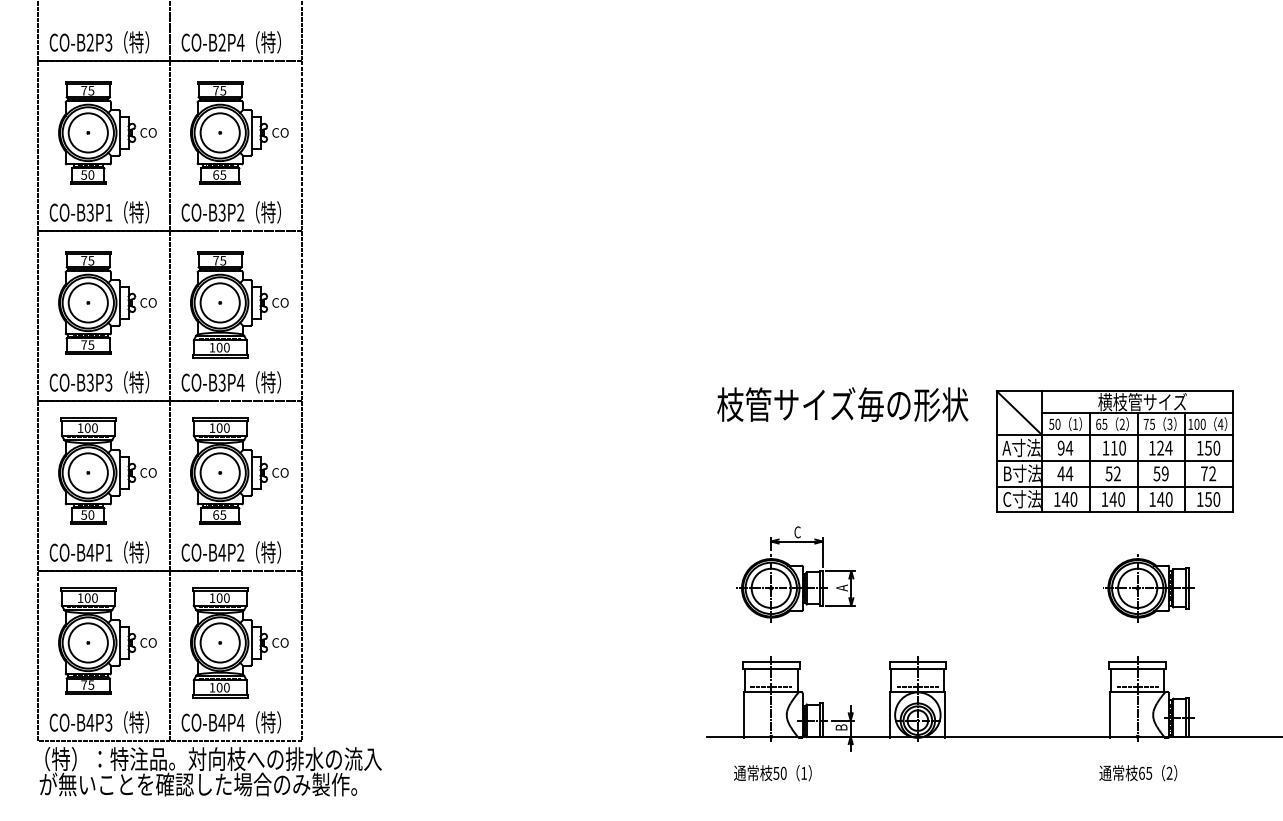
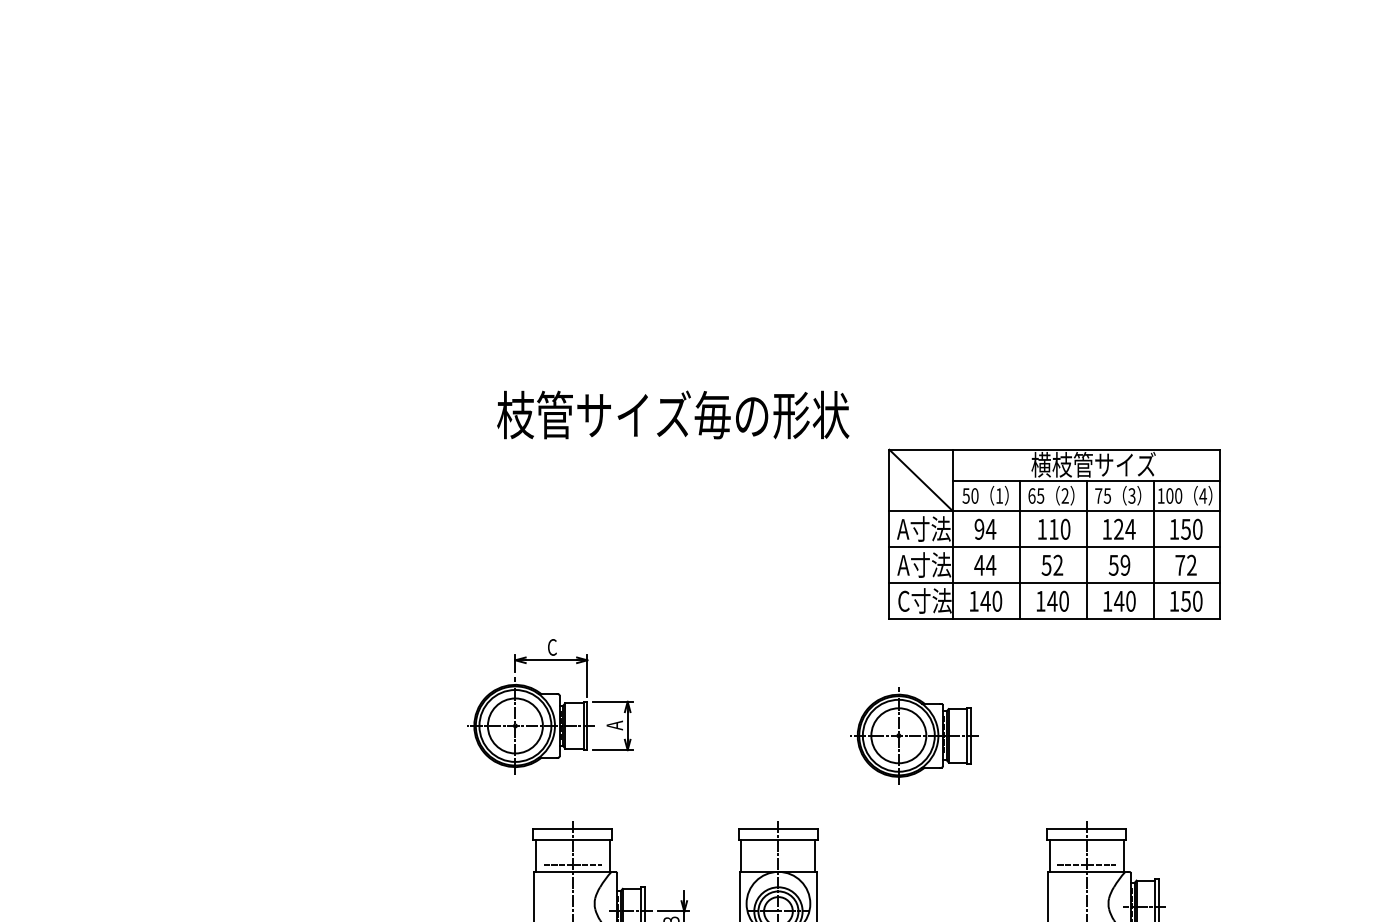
text: (842, 404) -> (672, 414), moved
text: (1021, 473) -> (923, 564), B寸法 -> A寸法
part: (795, 574) -> (549, 706), moved
part: (1148, 588) -> (913, 735), moved
line: (917, 687) -> (777, 865), removed

